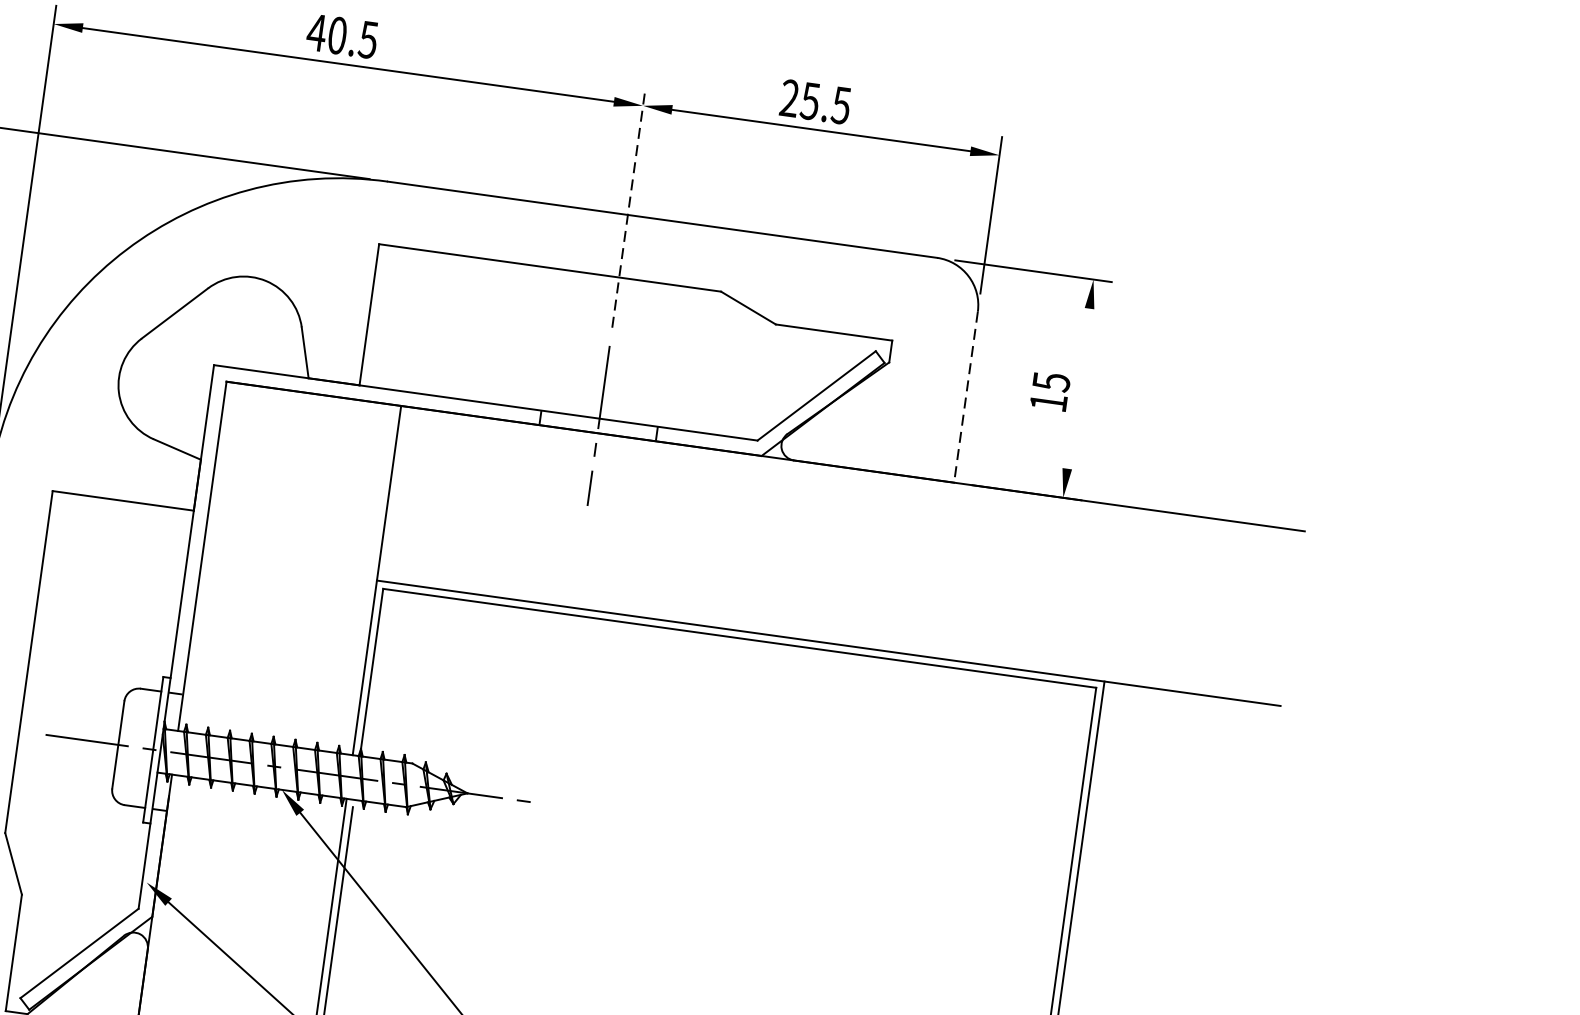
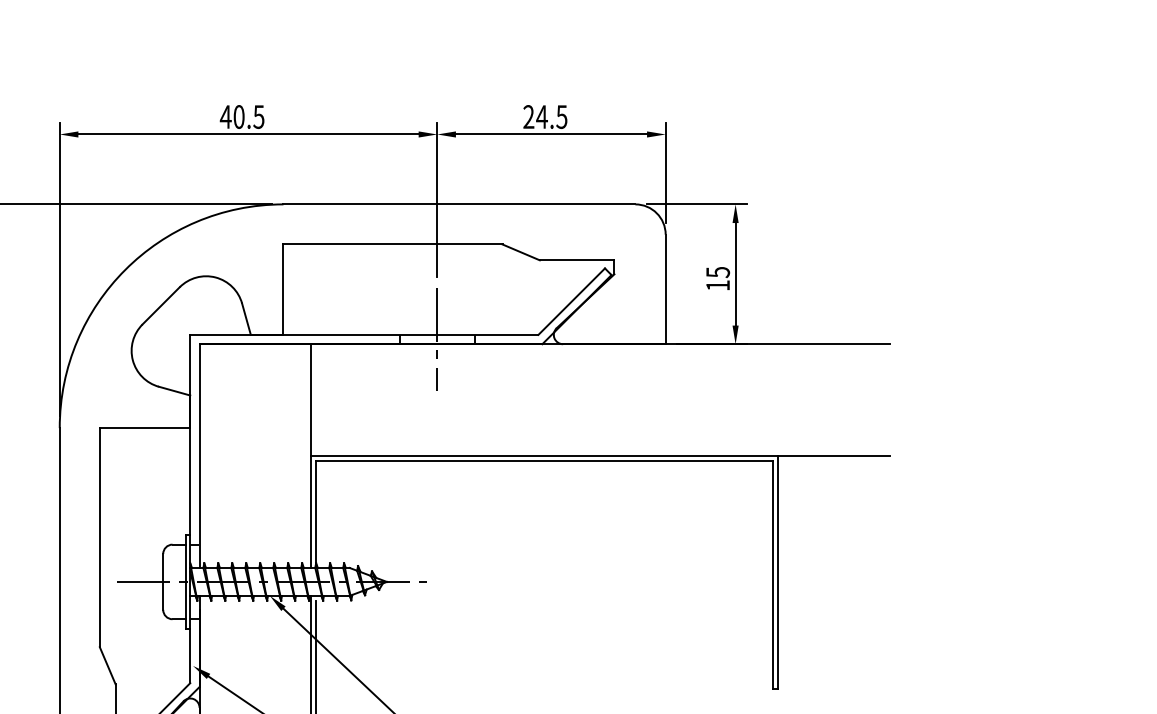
text: (809, 101) -> (541, 117), 25.5 -> 24.5
line: (629, 207) -> (437, 199), dashed -> solid
line: (1078, 388) -> (735, 274), added
line: (965, 397) -> (665, 289), dashed -> solid

